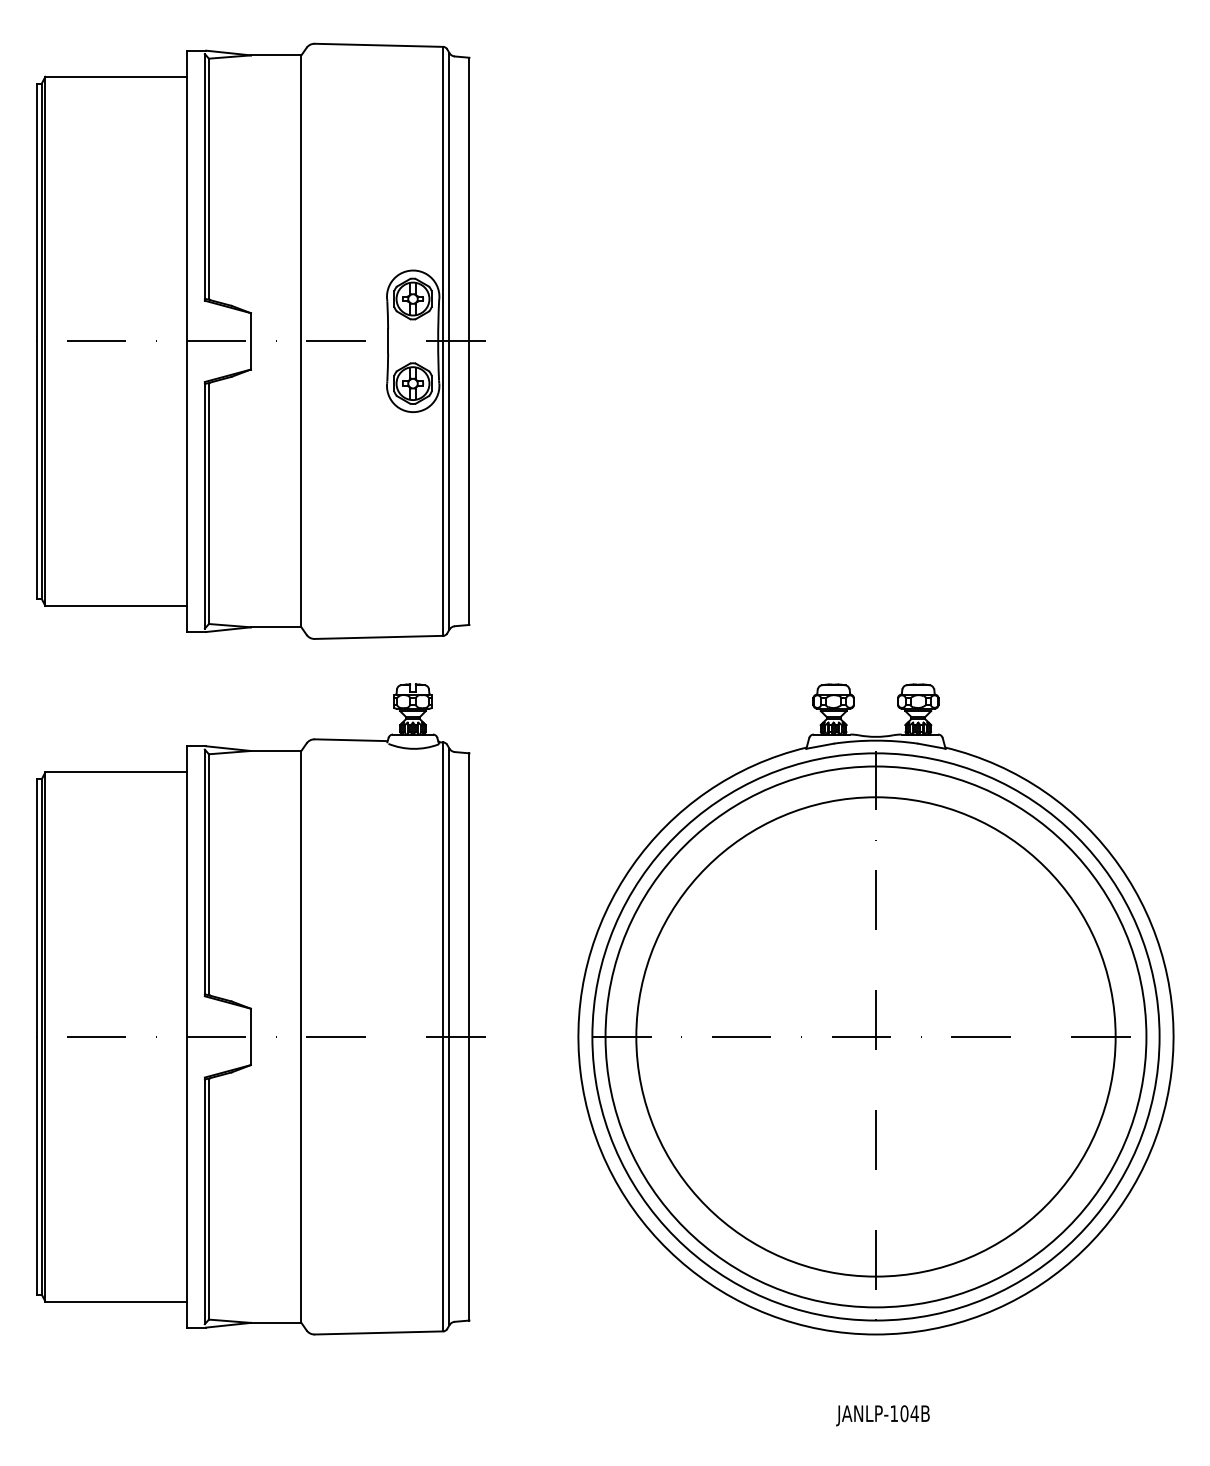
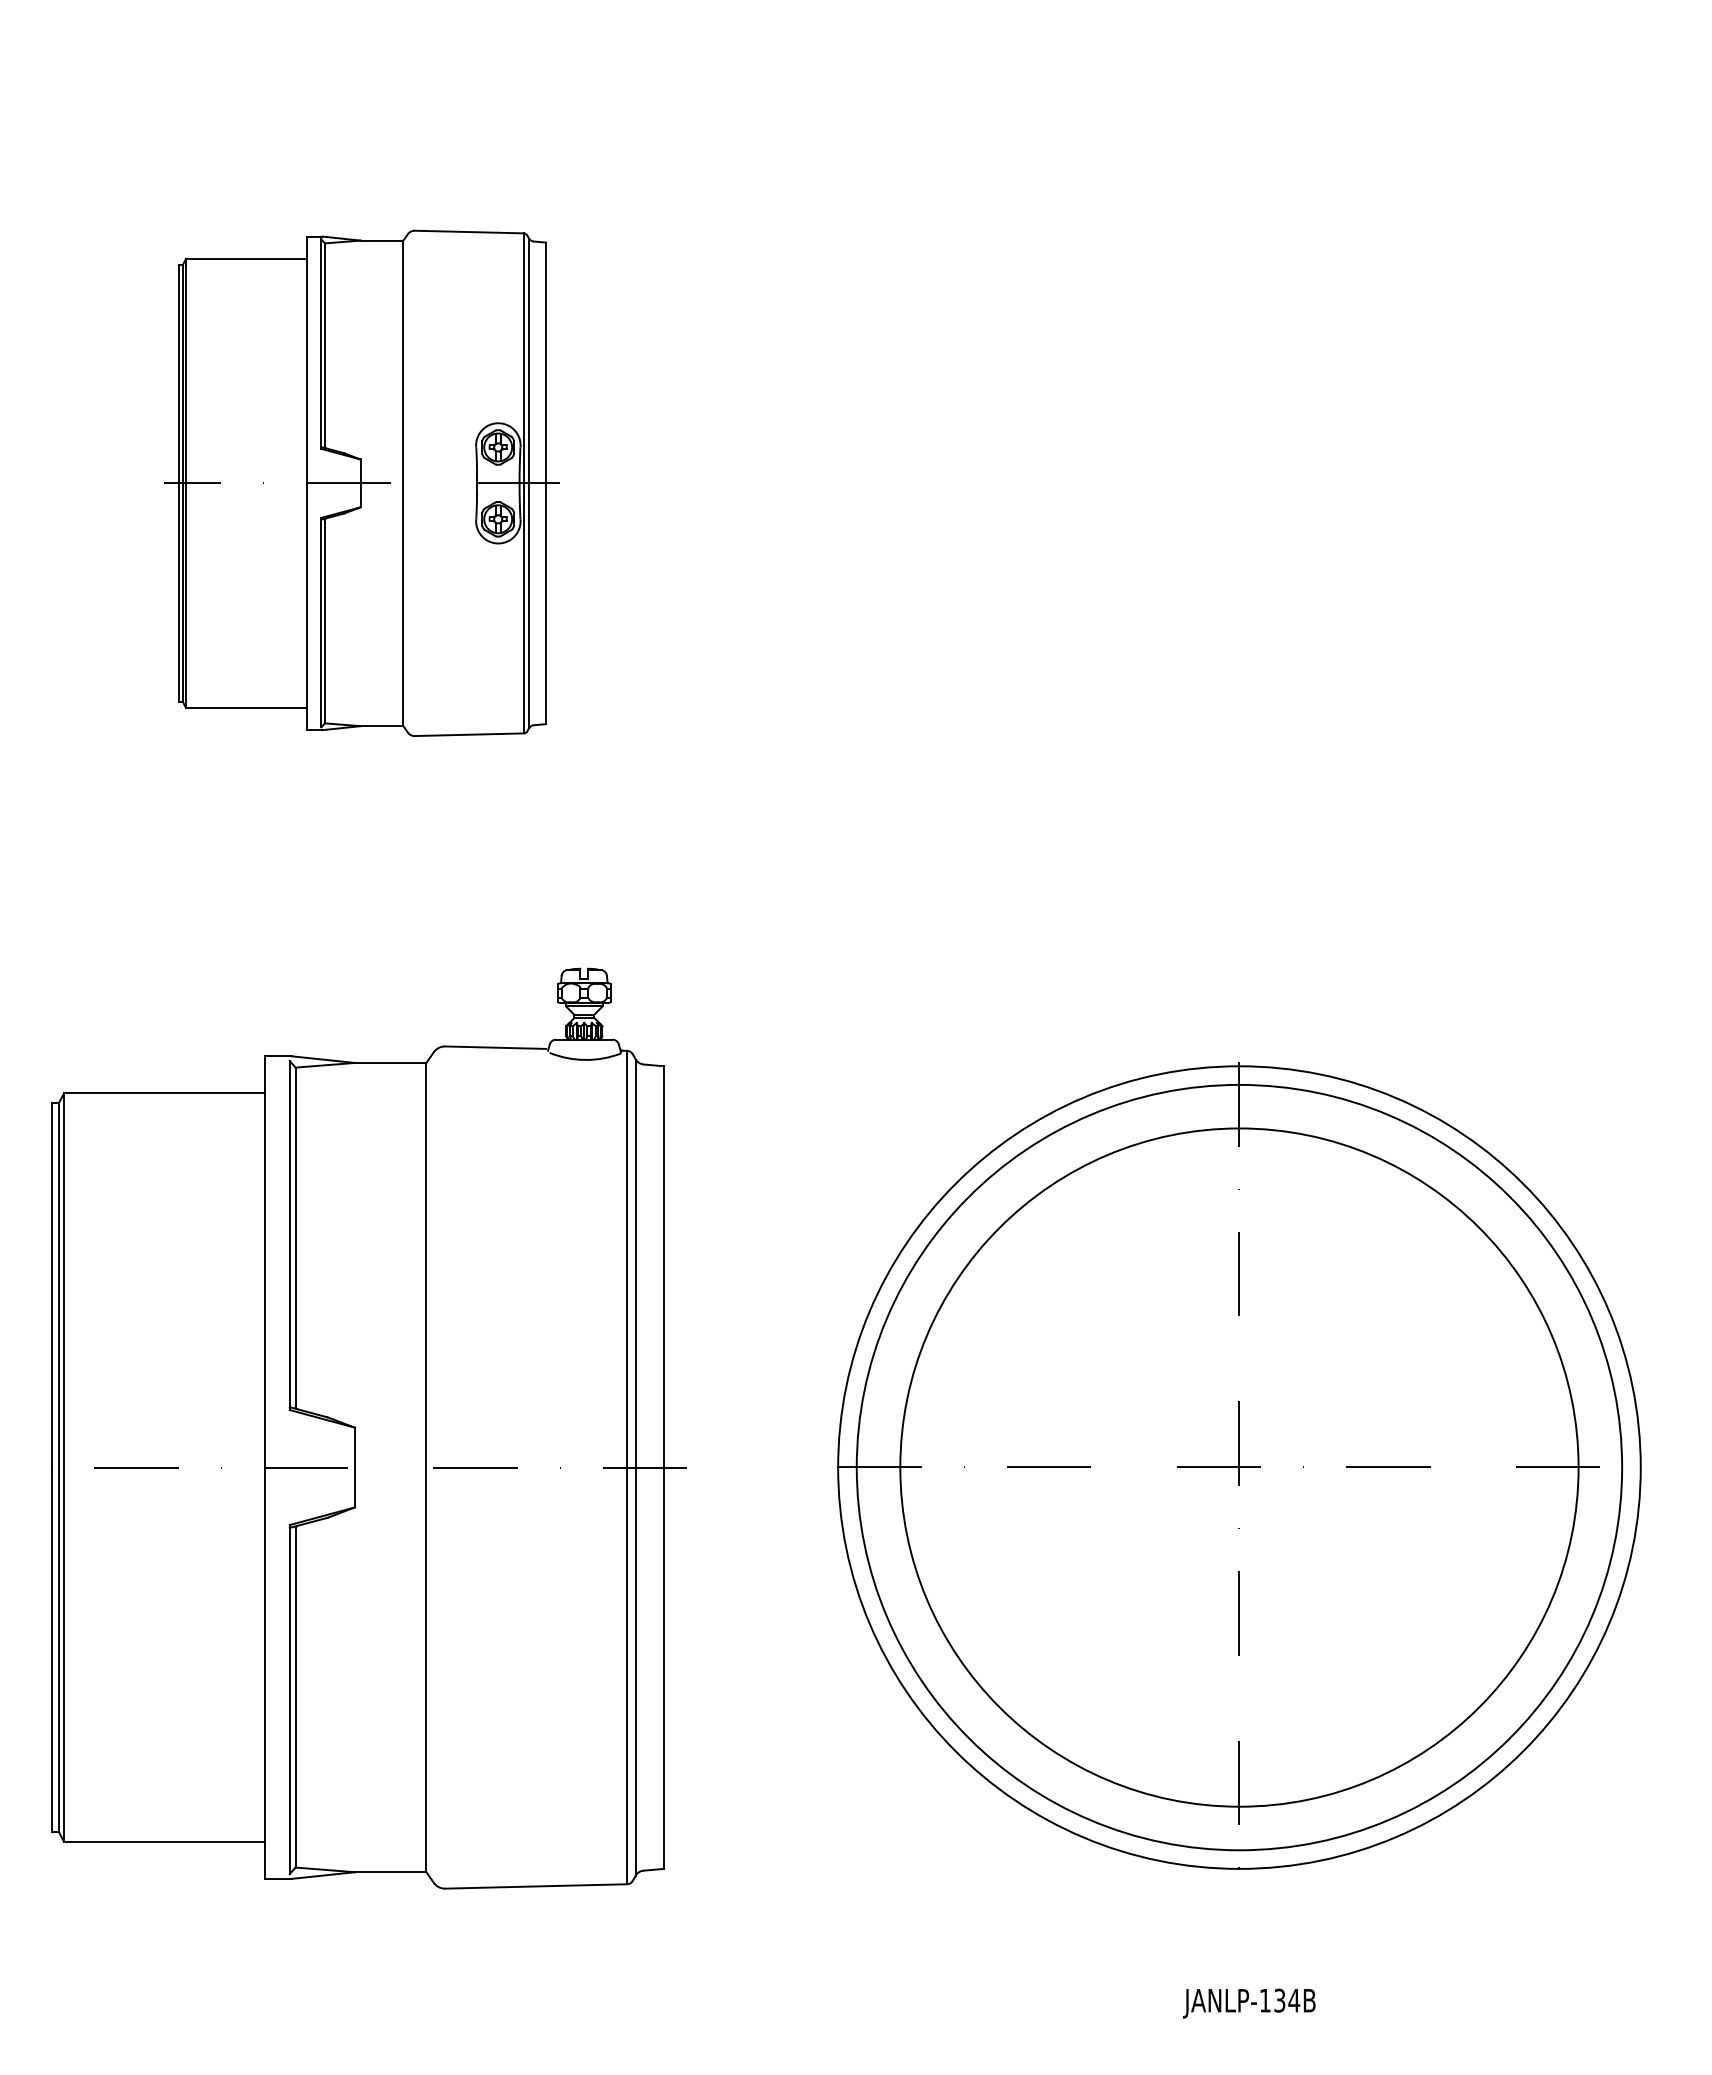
part: (260, 341) -> (368, 483), size x0.6
part: (876, 1009) -> (1239, 1428), removed
text: (904, 1413) -> (1279, 2000), JANLP-104B -> JANLP-134B

